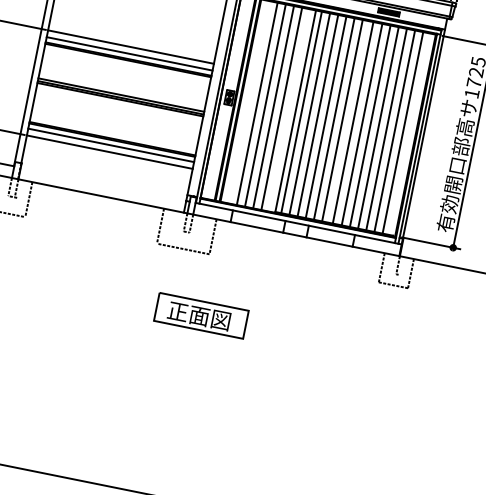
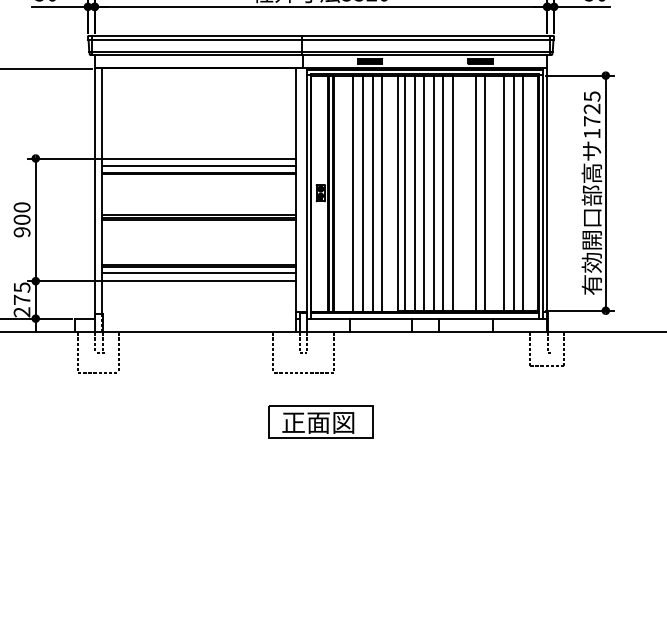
line: (353, 122) -> (465, 192), removed
line: (378, 127) -> (494, 192), removed
part: (201, 315) -> (320, 421), moved

